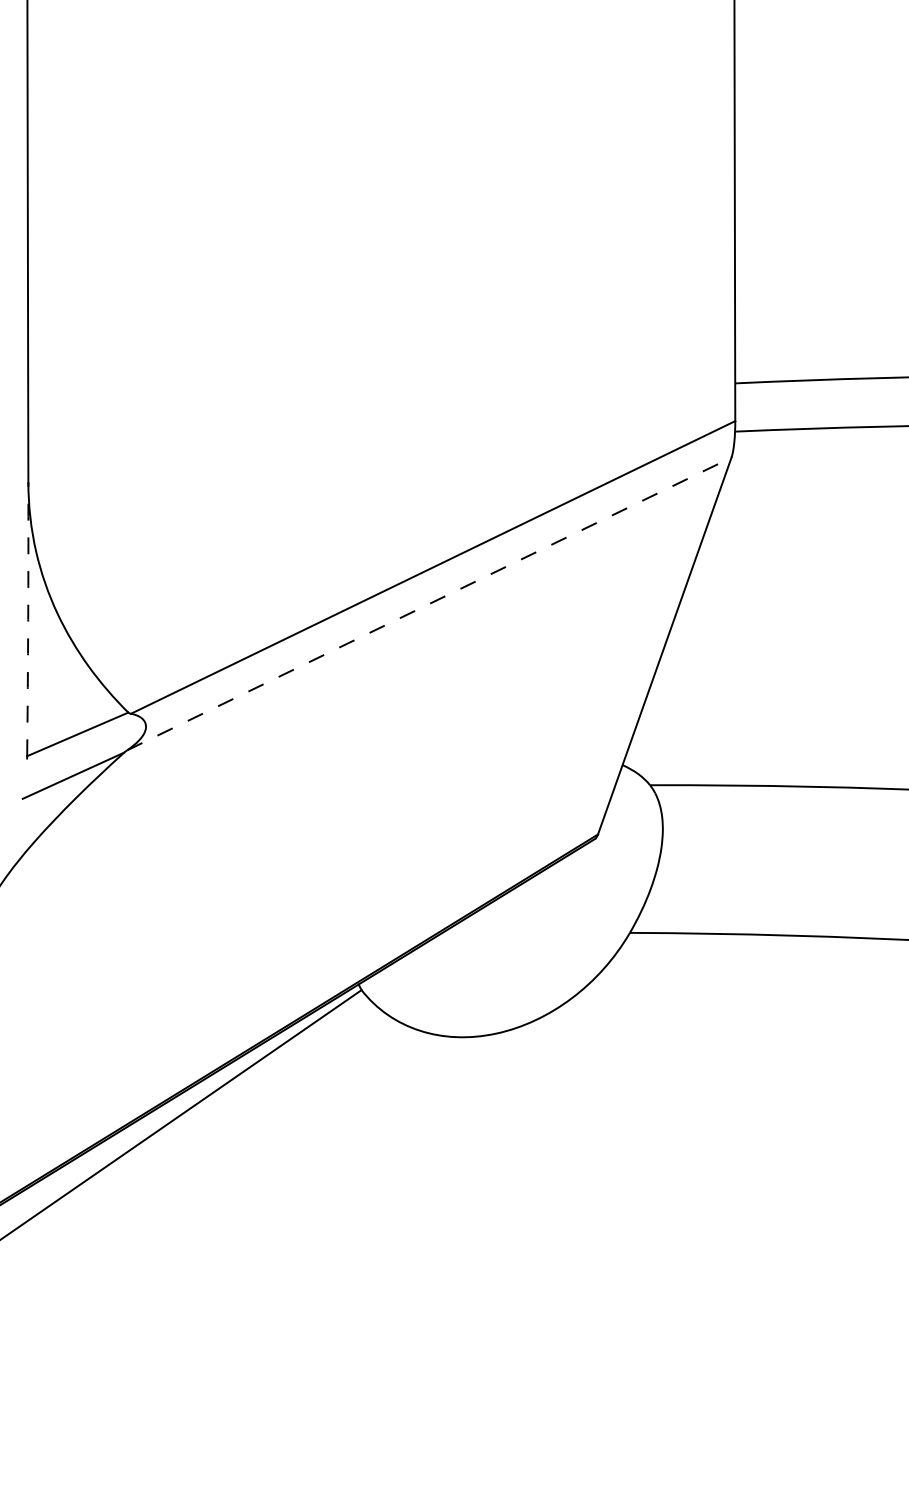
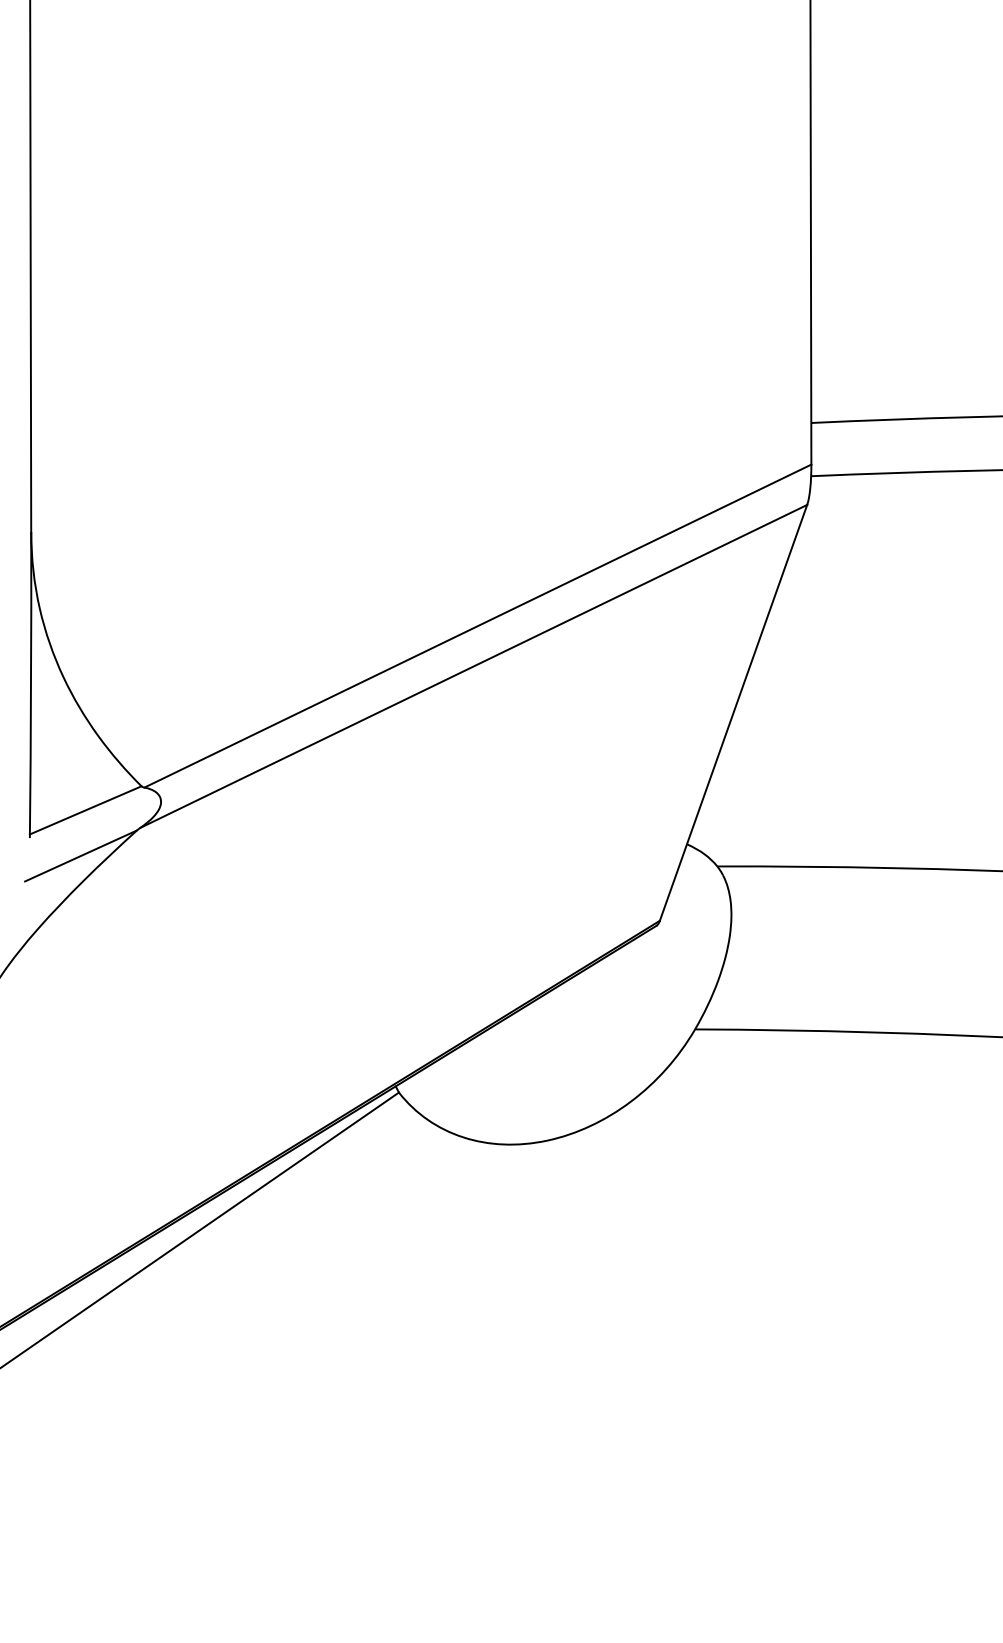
line: (429, 603) -> (473, 665), dashed -> solid
arc: (28, 619) -> (31, 683), dashed -> solid

